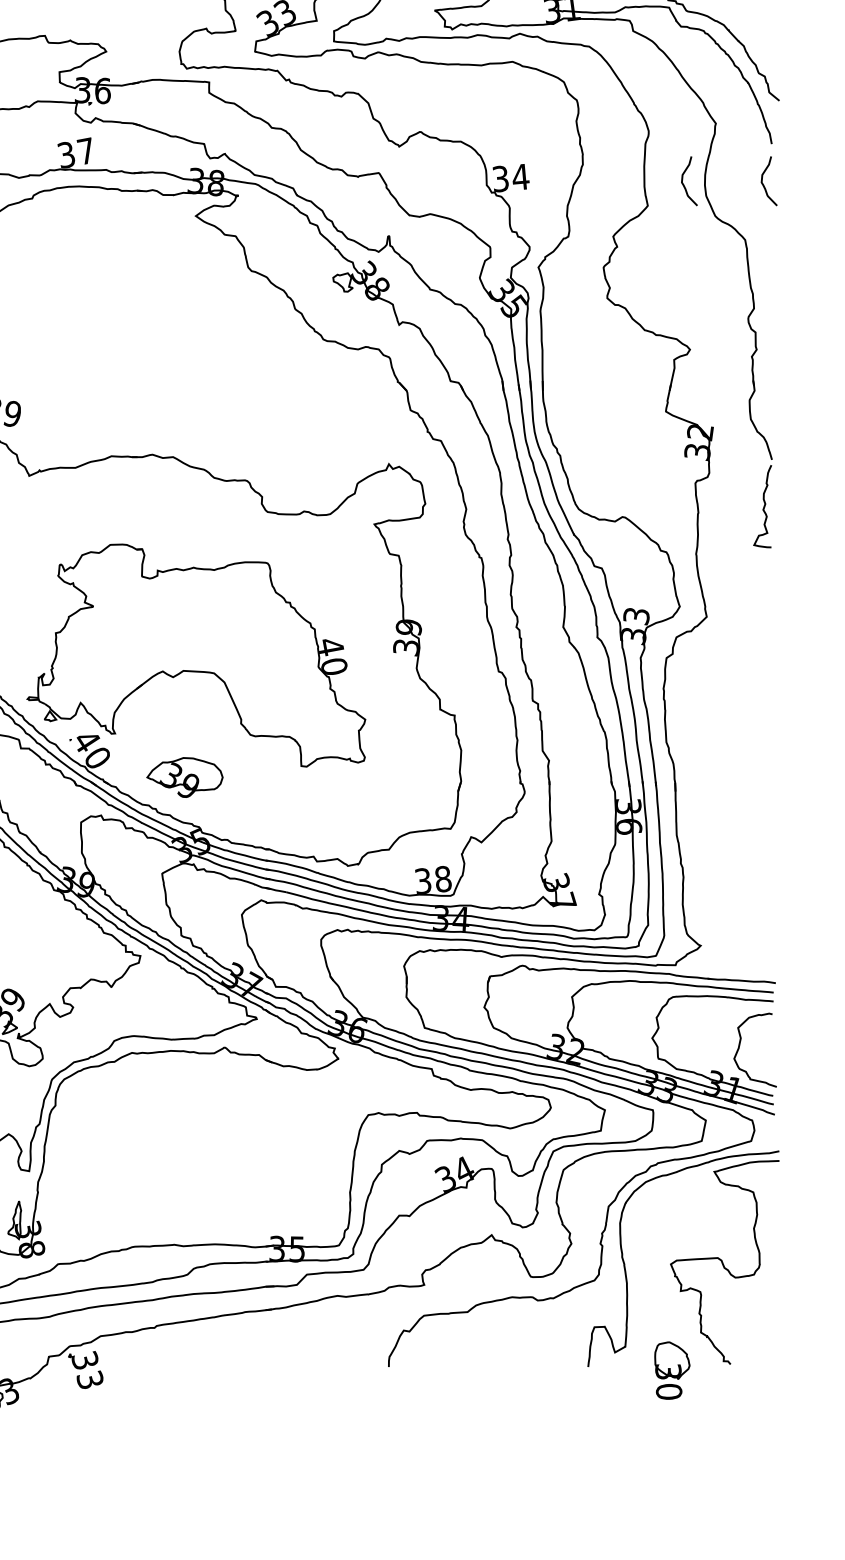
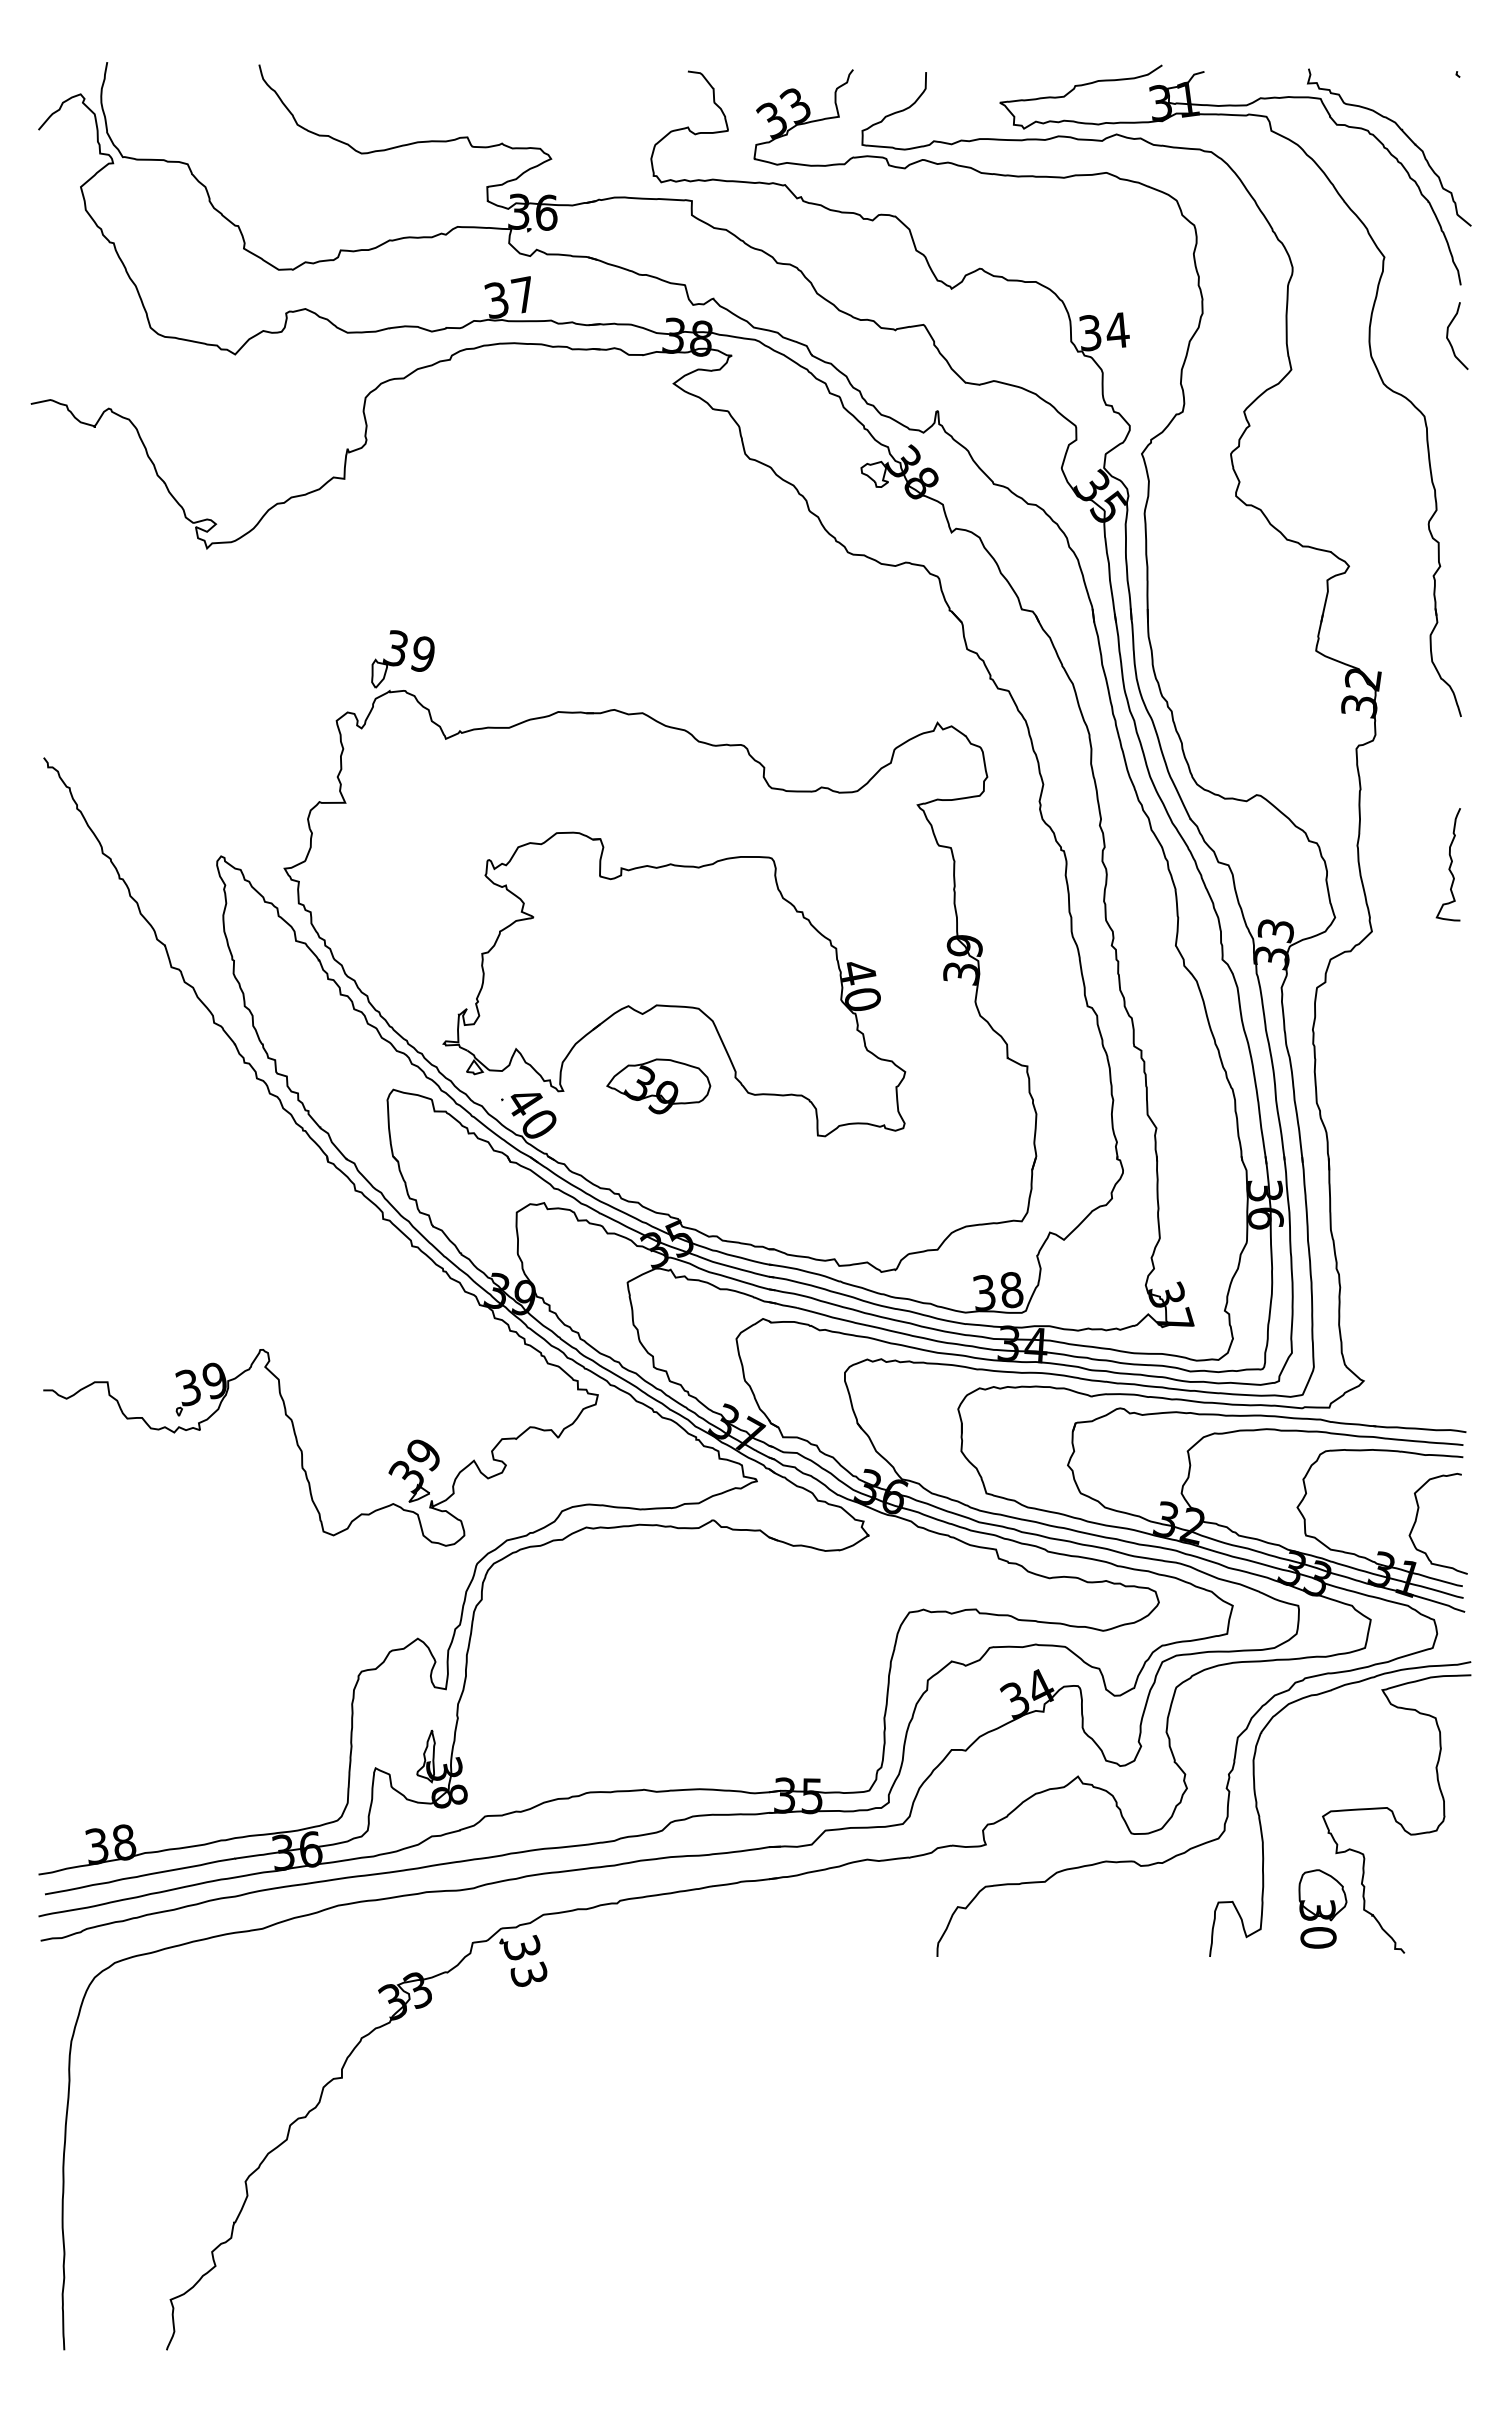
curve: (683, 183) -> (1340, 339), removed
curve: (763, 507) -> (1449, 865), moved
part: (184, 777) -> (658, 1086), moved
part: (672, 1370) -> (1322, 1908), moved

